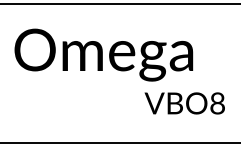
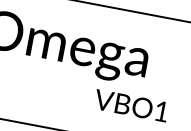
text: (217, 103) -> (161, 111), VBO8 -> VBO1

